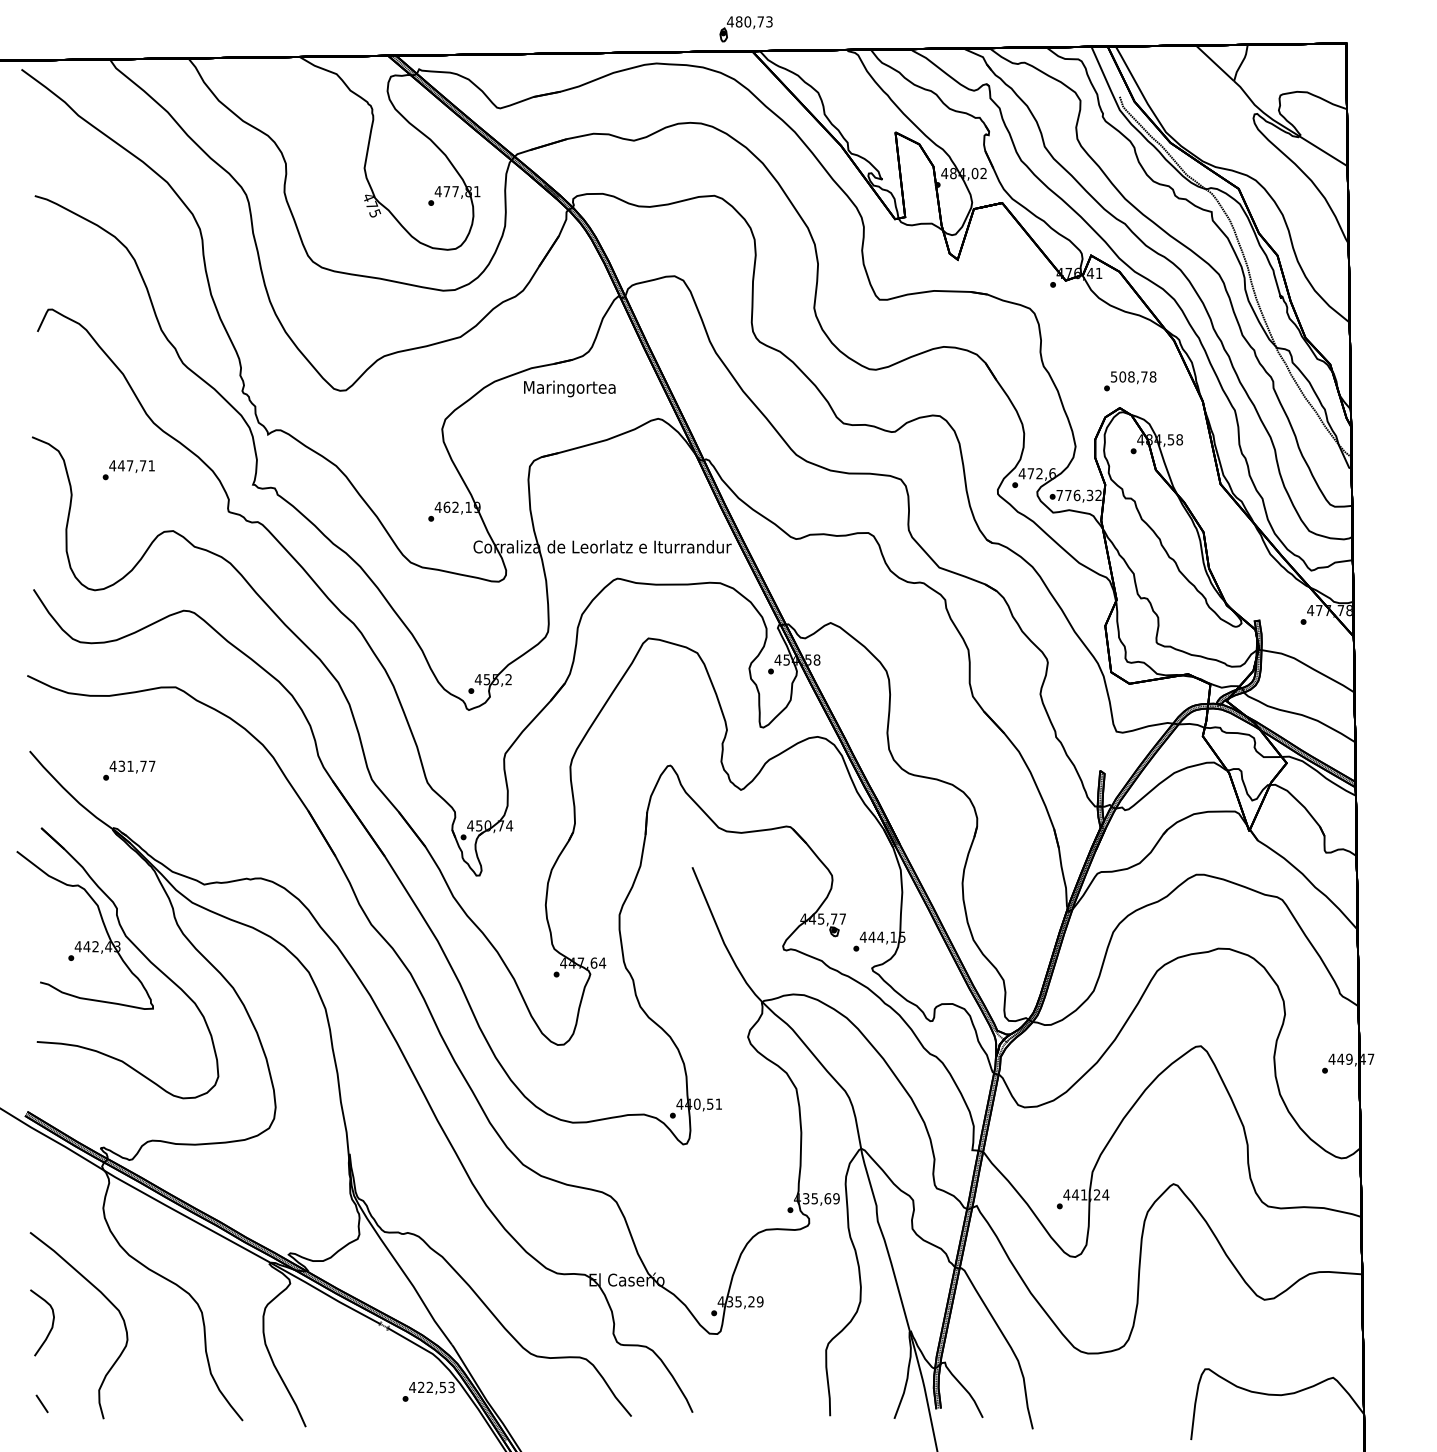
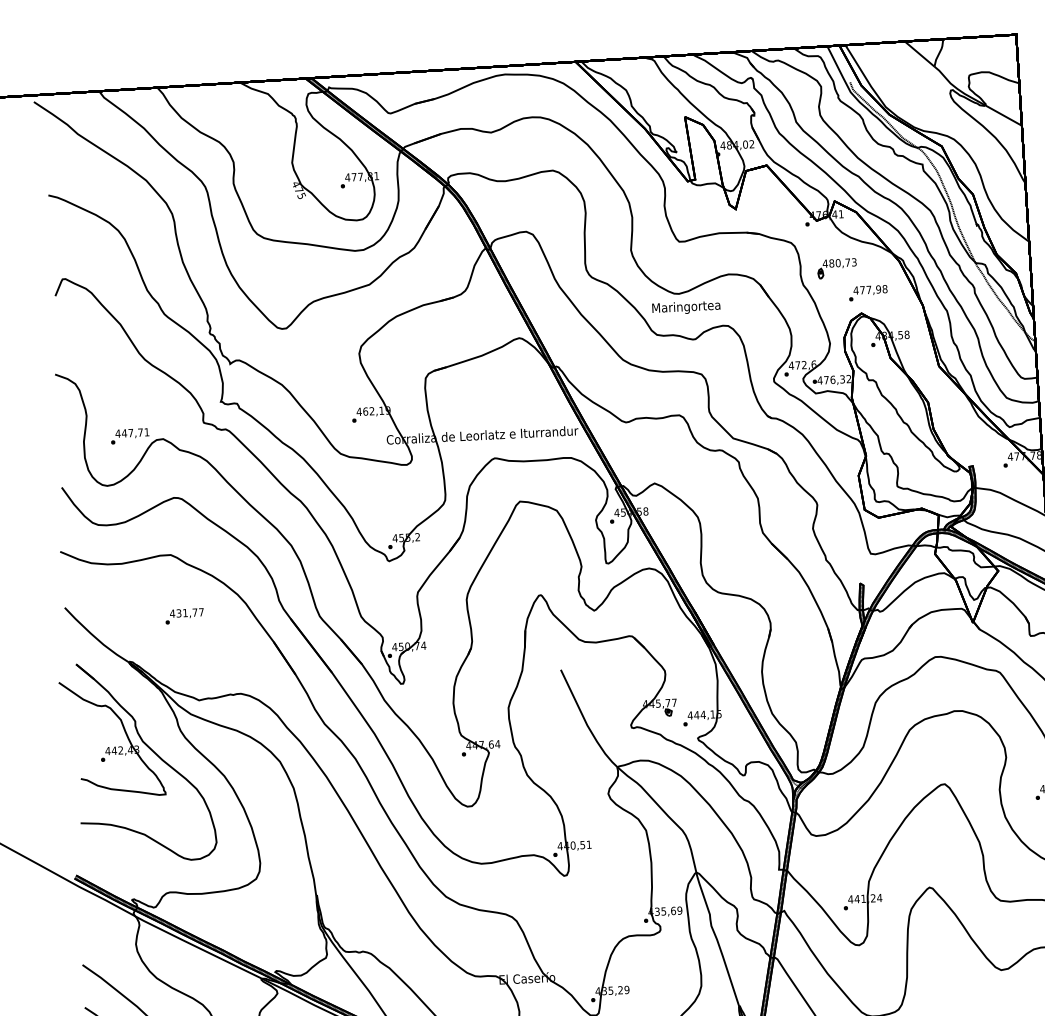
part: (745, 29) -> (836, 268), moved
text: (1128, 376) -> (866, 289), 508,78 -> 477,98
text: (569, 388) -> (686, 307), moved
text: (128, 470) -> (129, 436), moved
text: (1059, 495) -> (819, 380), 776,32 -> 476,32
text: (129, 770) -> (184, 616), moved

